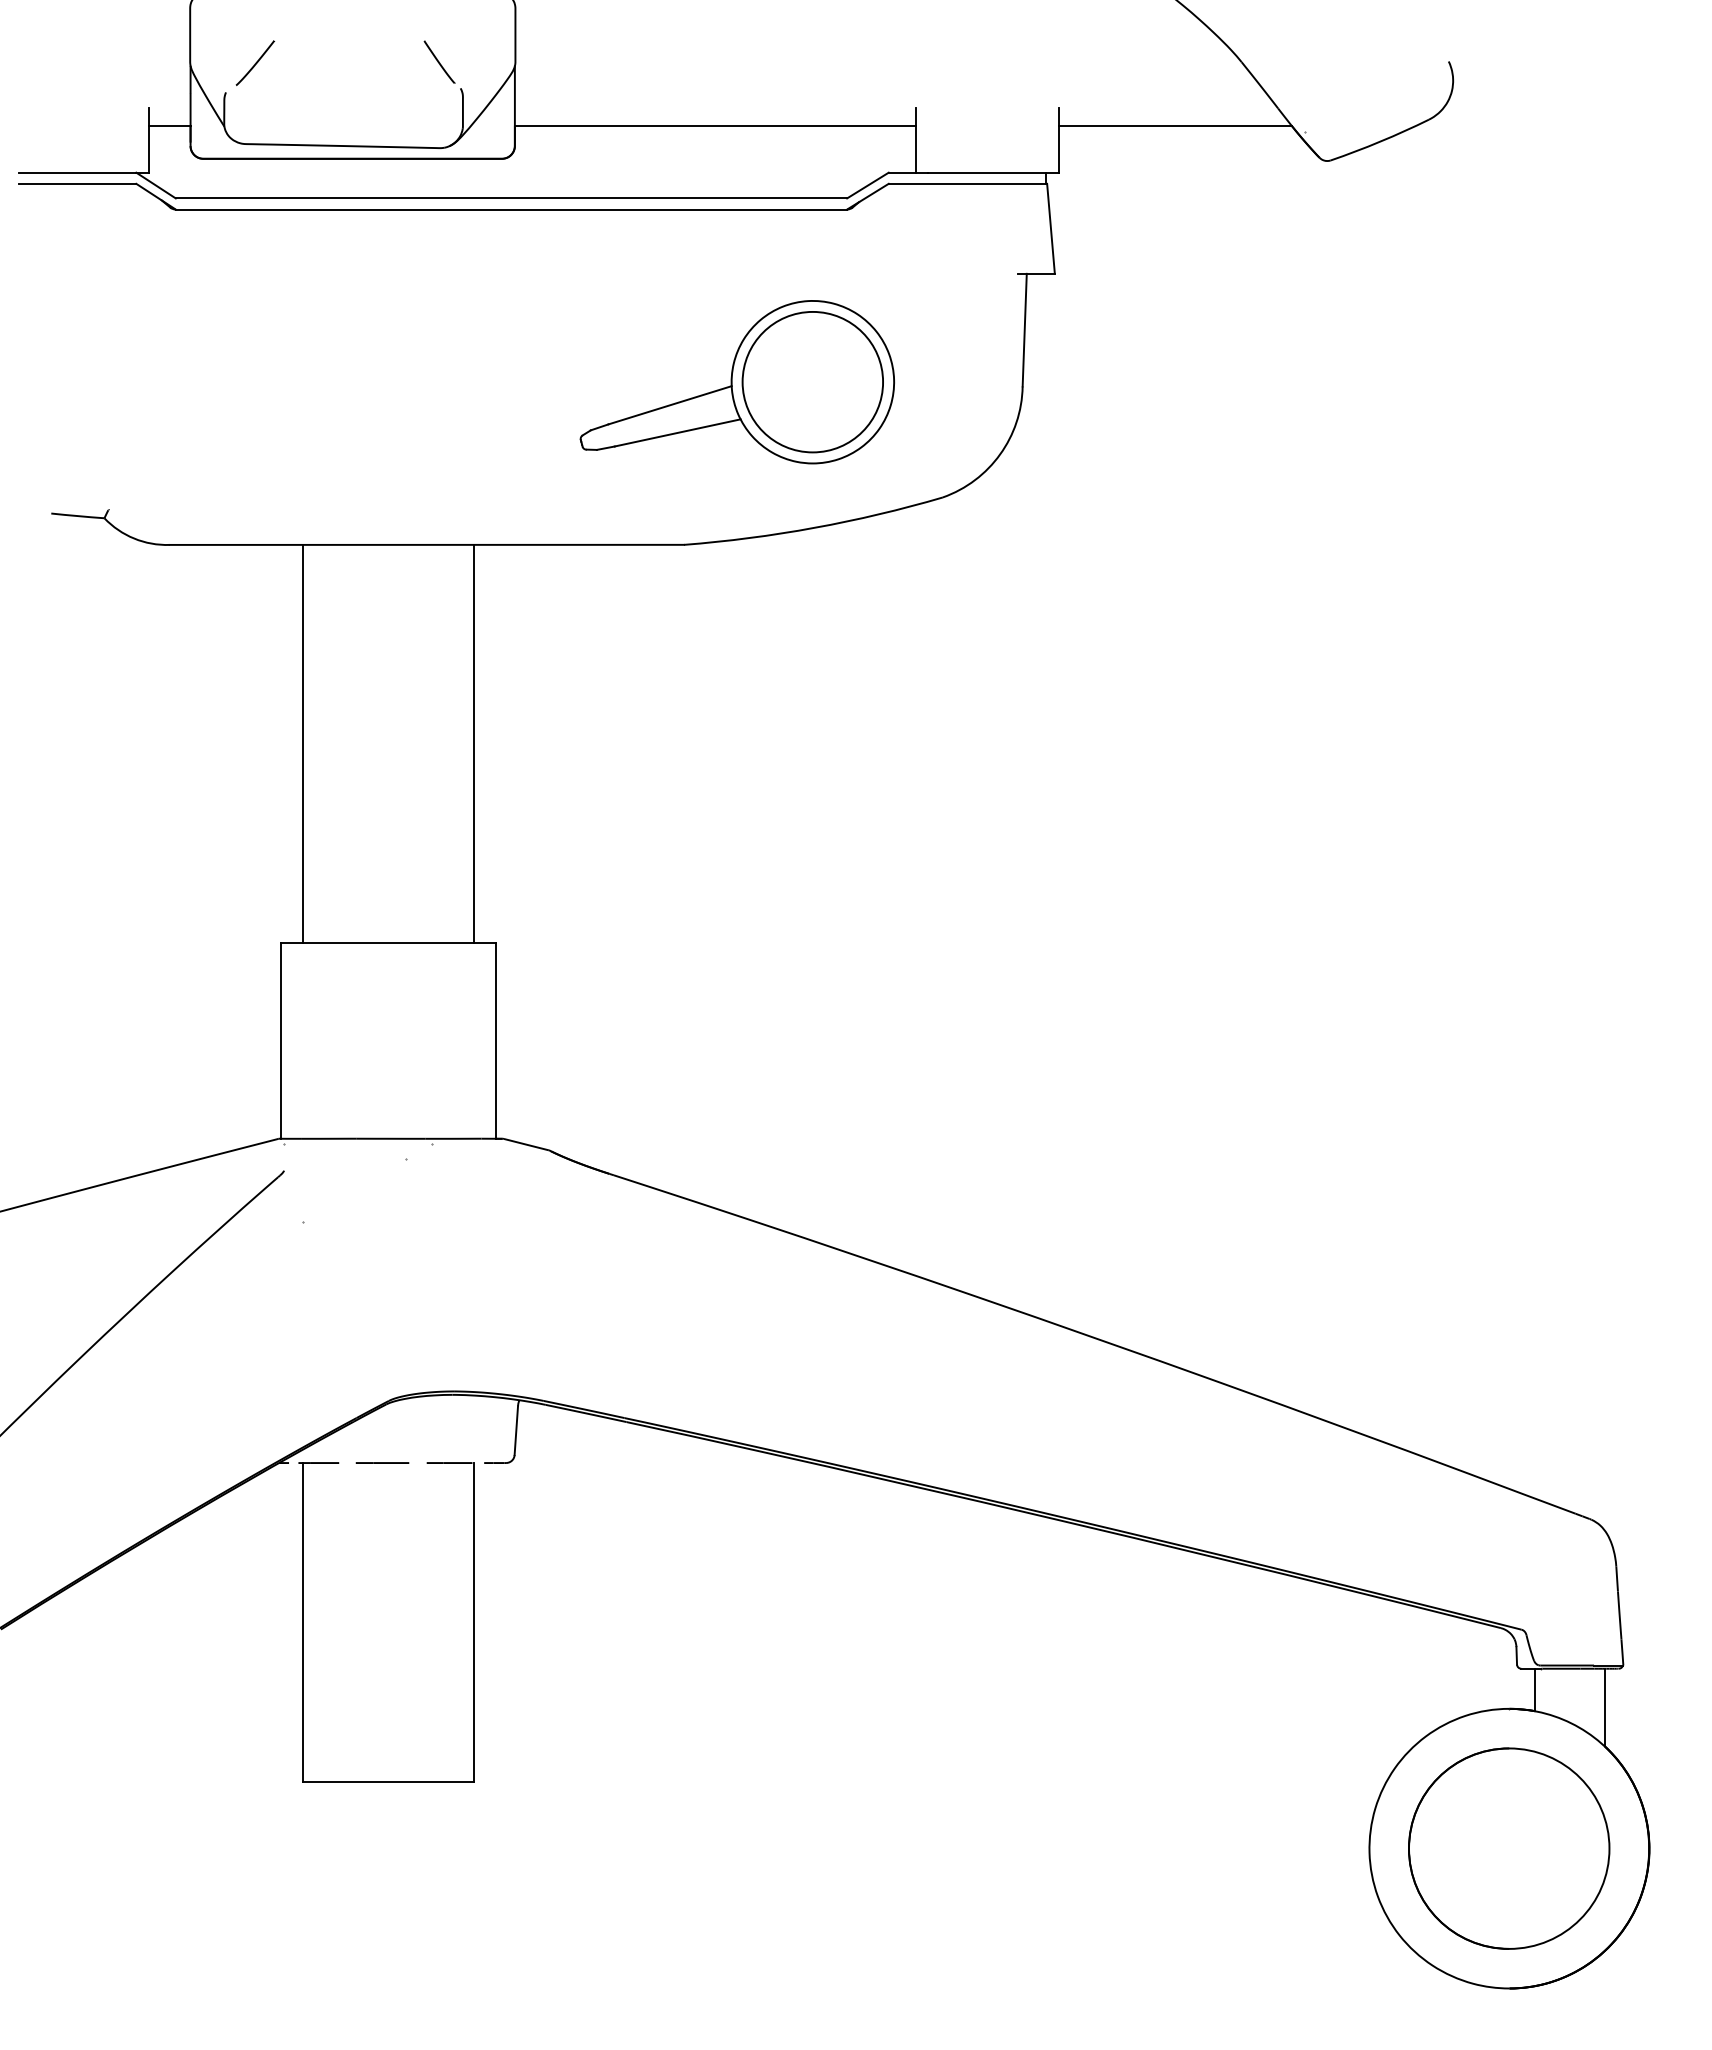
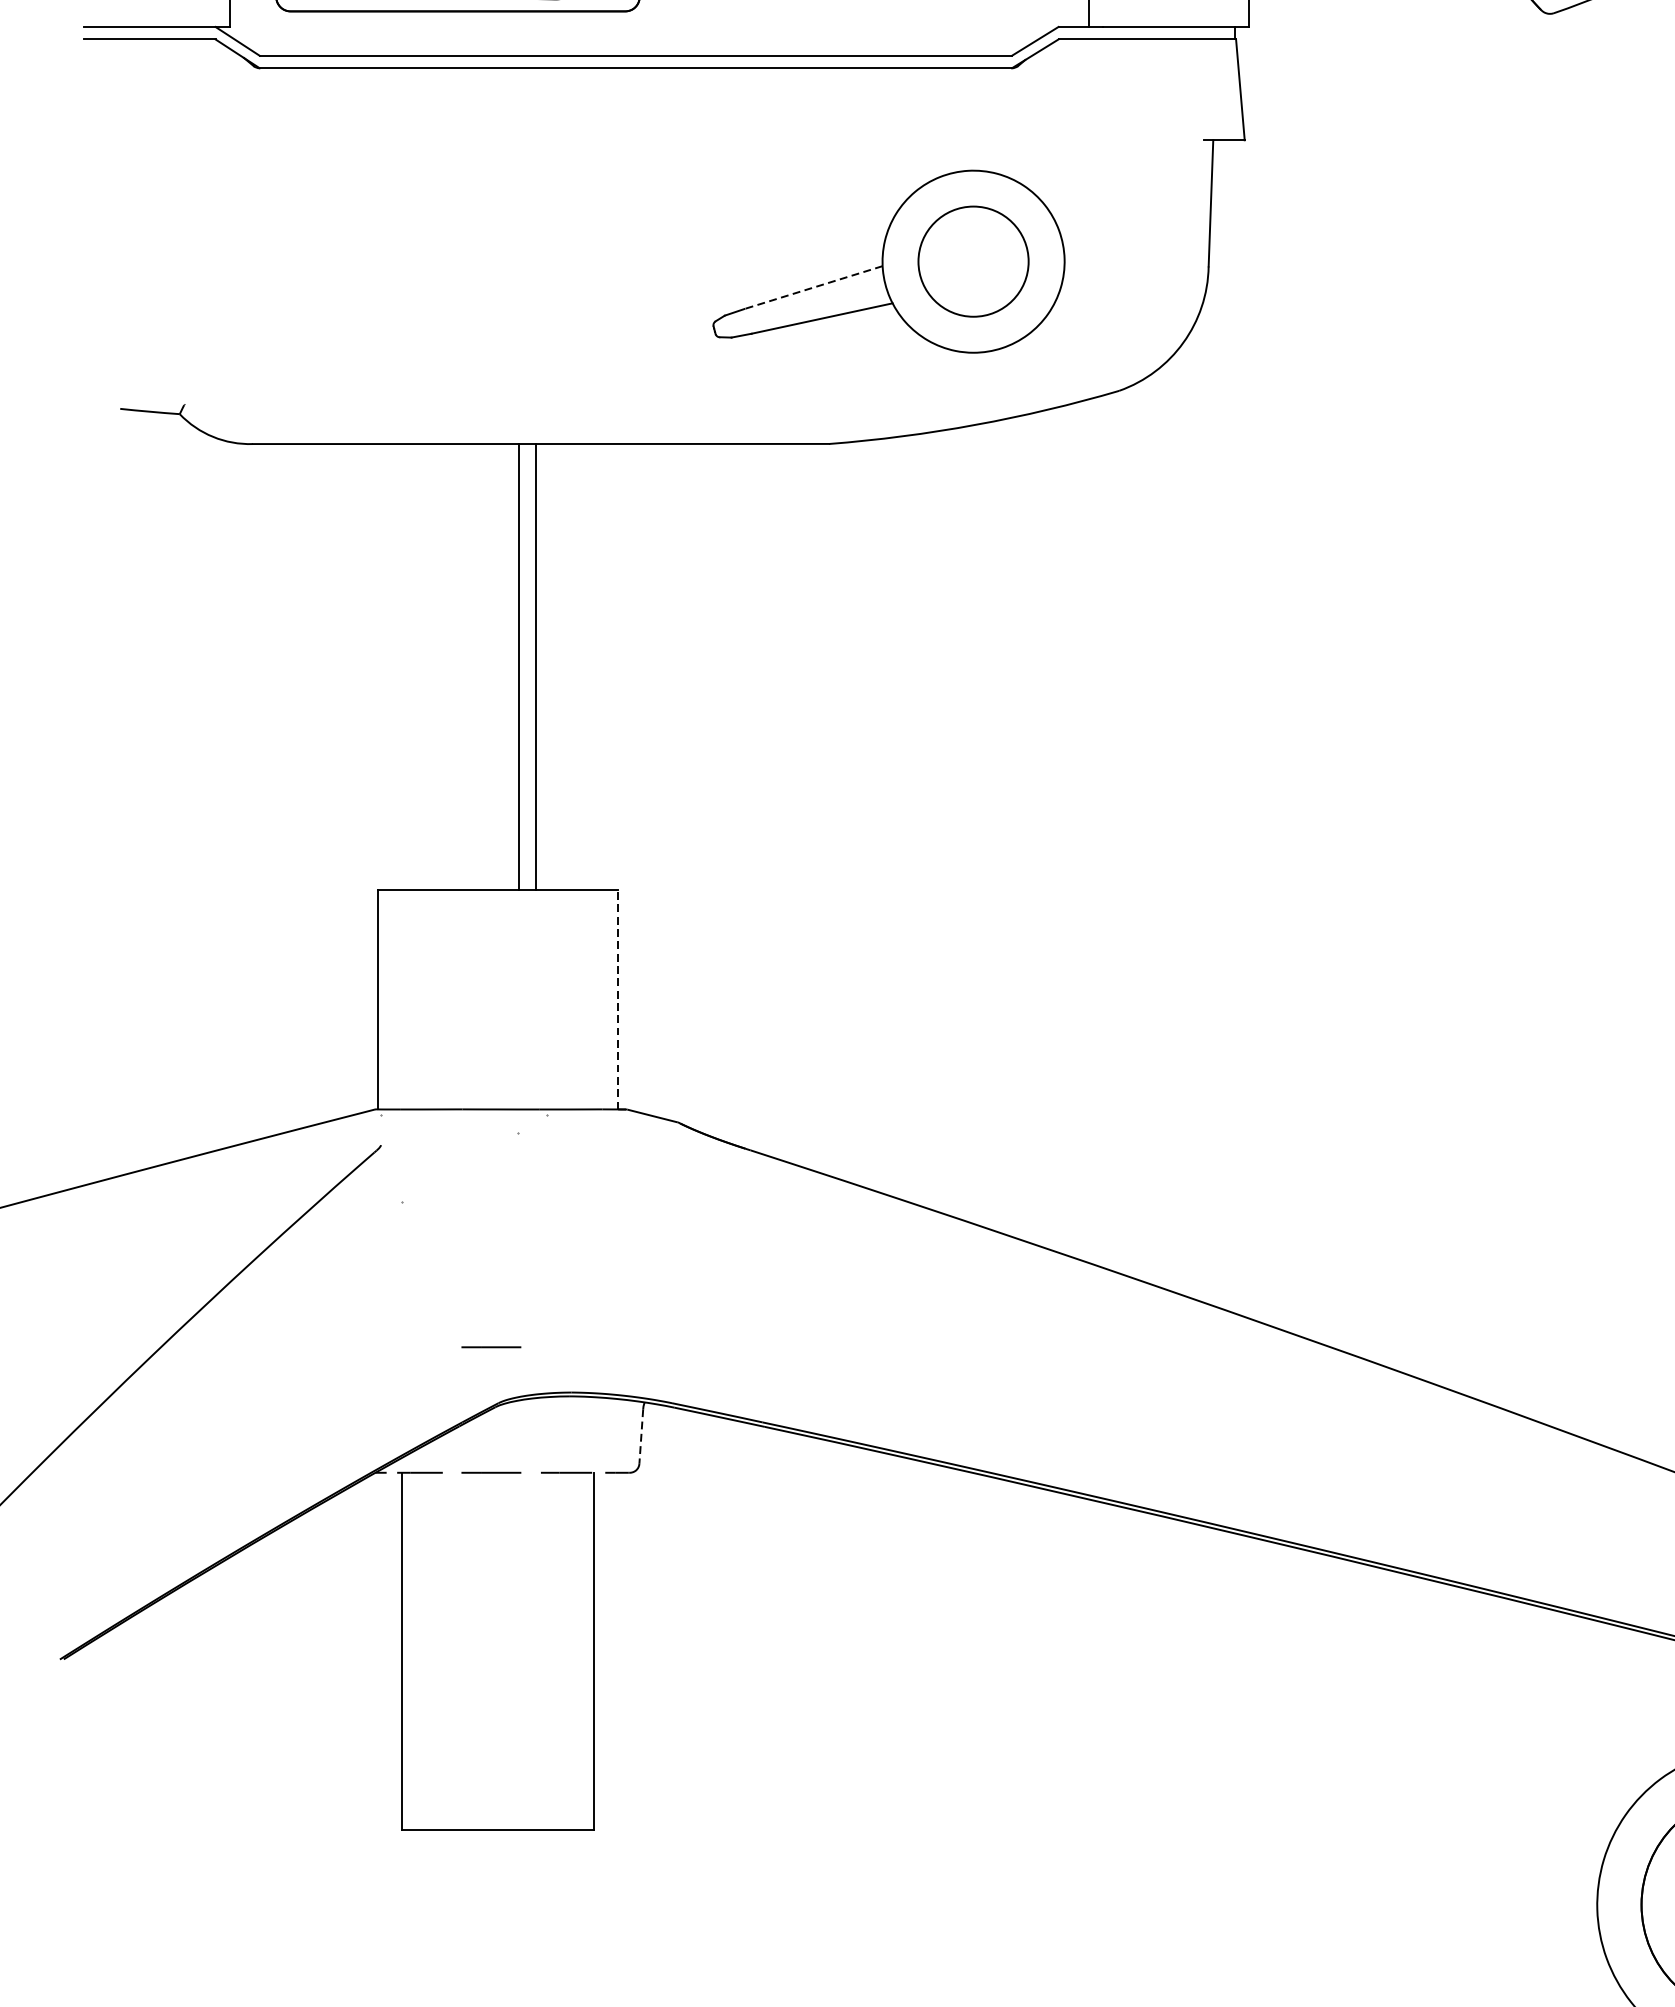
circle: (812, 381) -> (973, 260), size x0.7
line: (670, 405) -> (814, 287), solid -> dashed
line: (302, 743) -> (518, 666), moved
line: (474, 743) -> (536, 666), moved
line: (495, 1040) -> (617, 999), solid -> dashed
line: (382, 1350) -> (491, 1346), added
line: (516, 1431) -> (641, 1437), solid -> dashed

